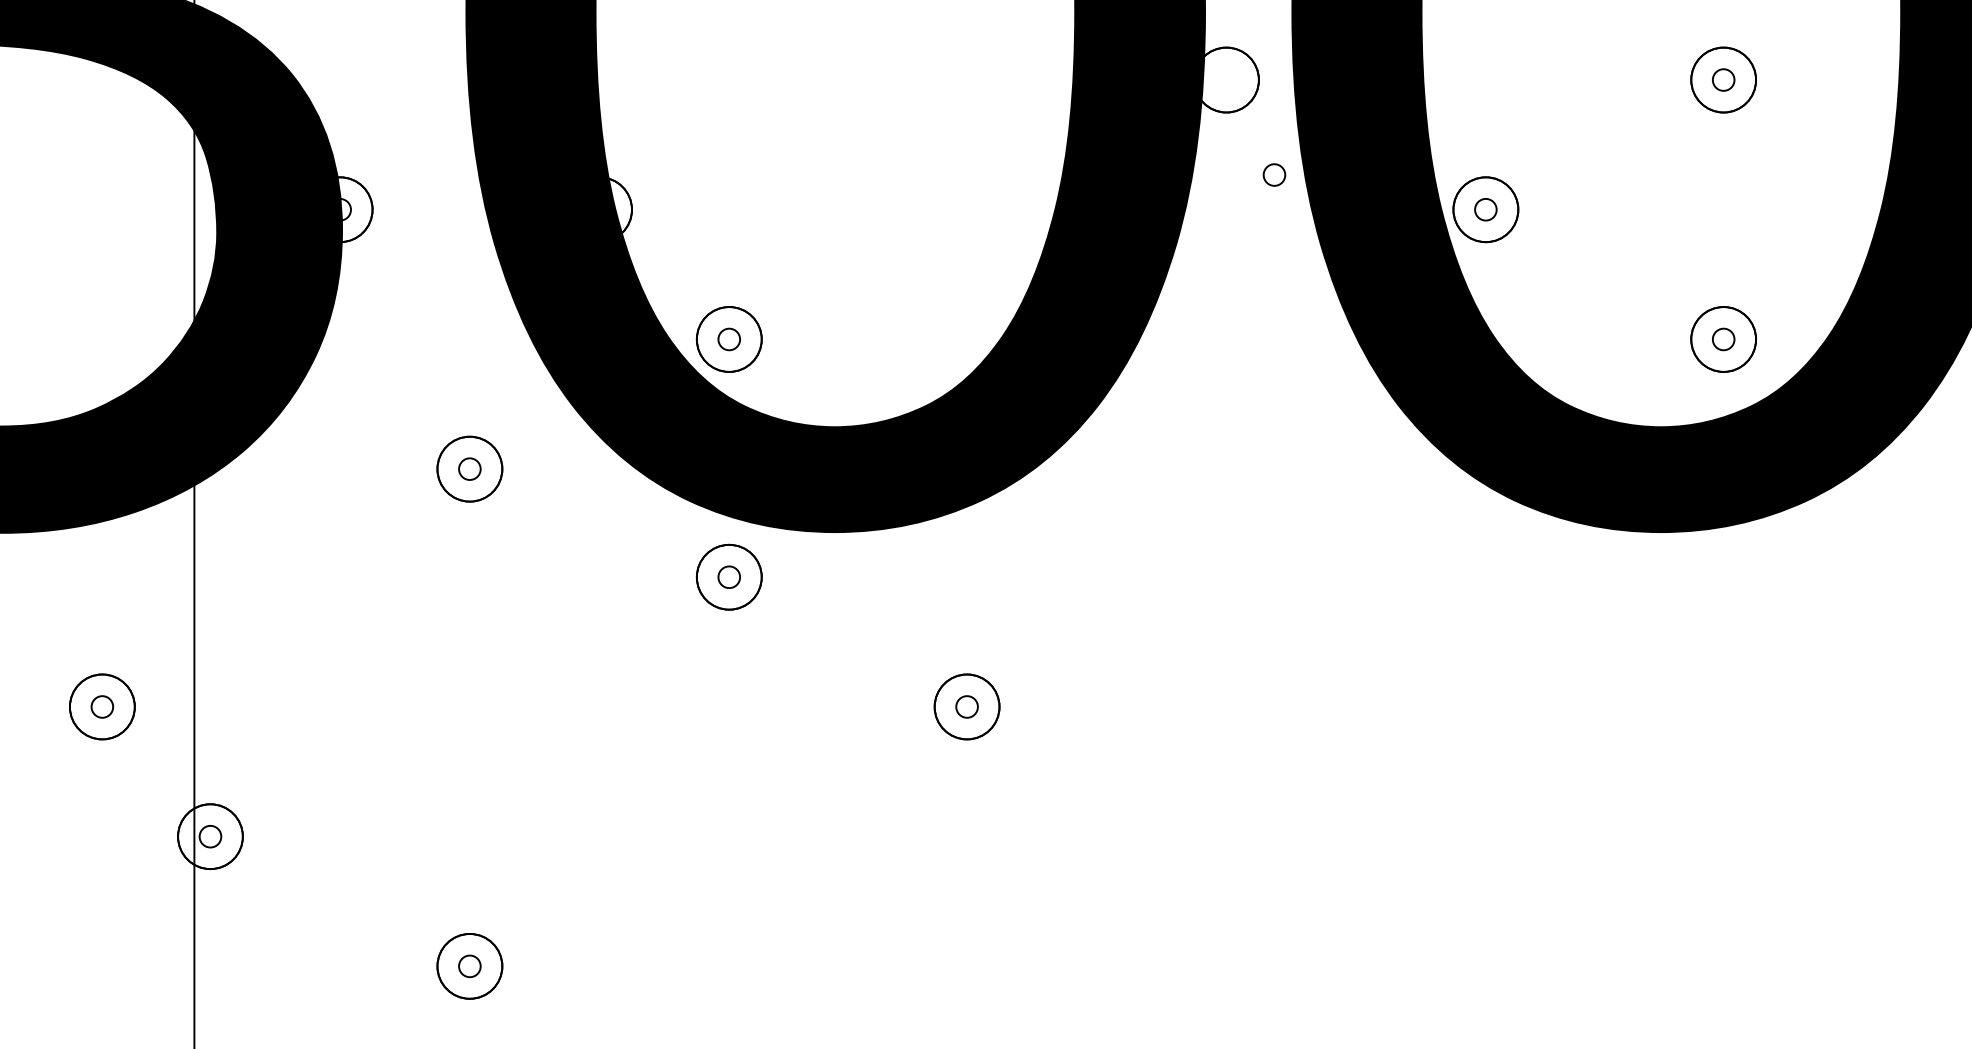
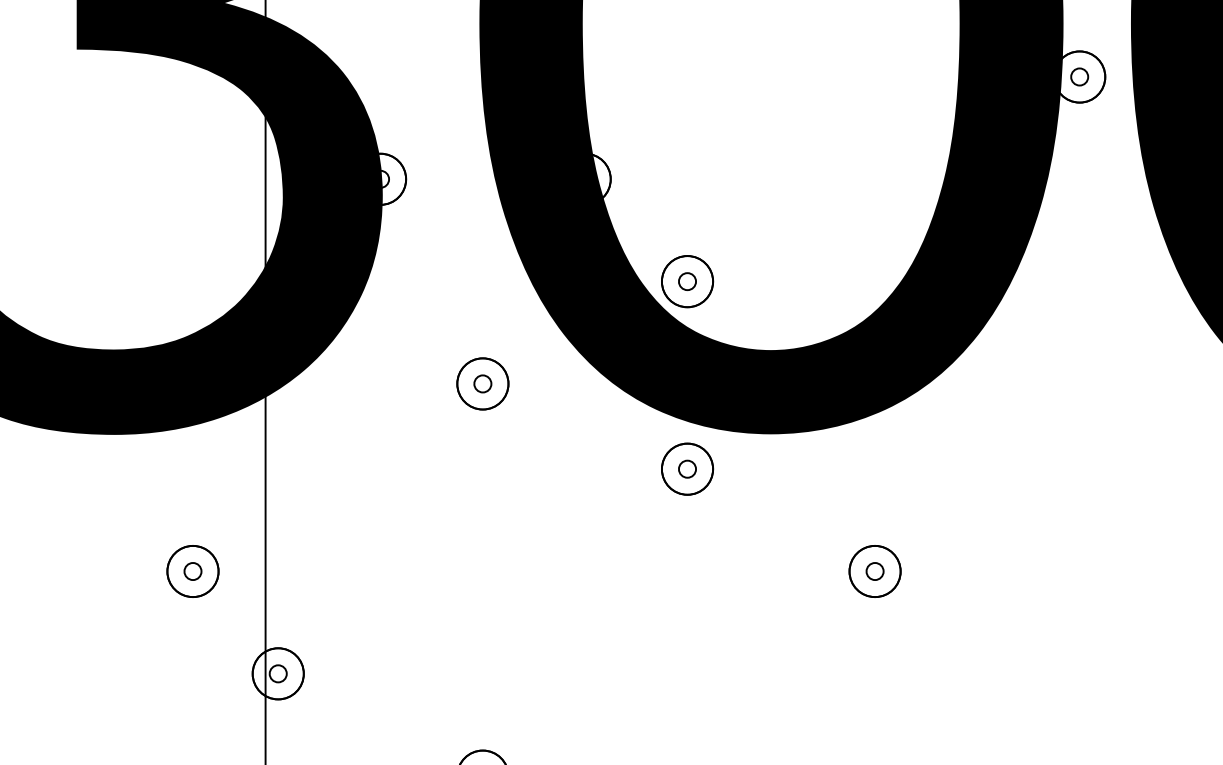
part: (1274, 174) -> (1079, 76), moved

